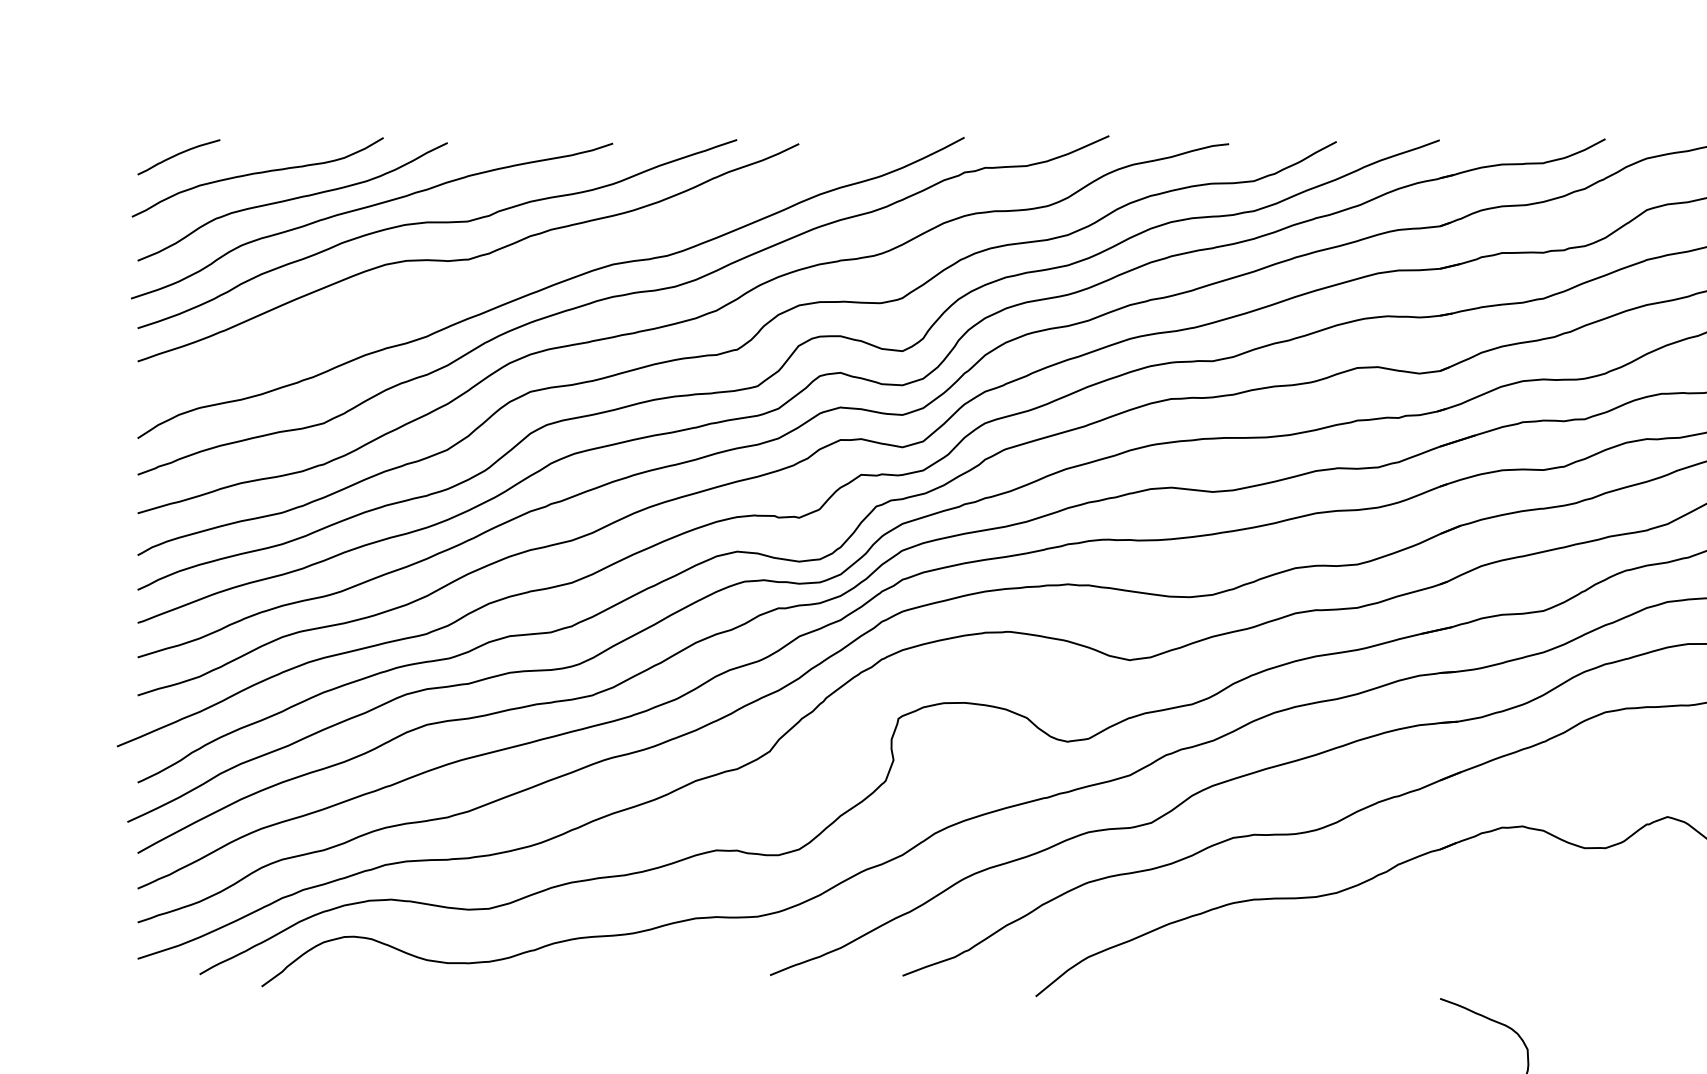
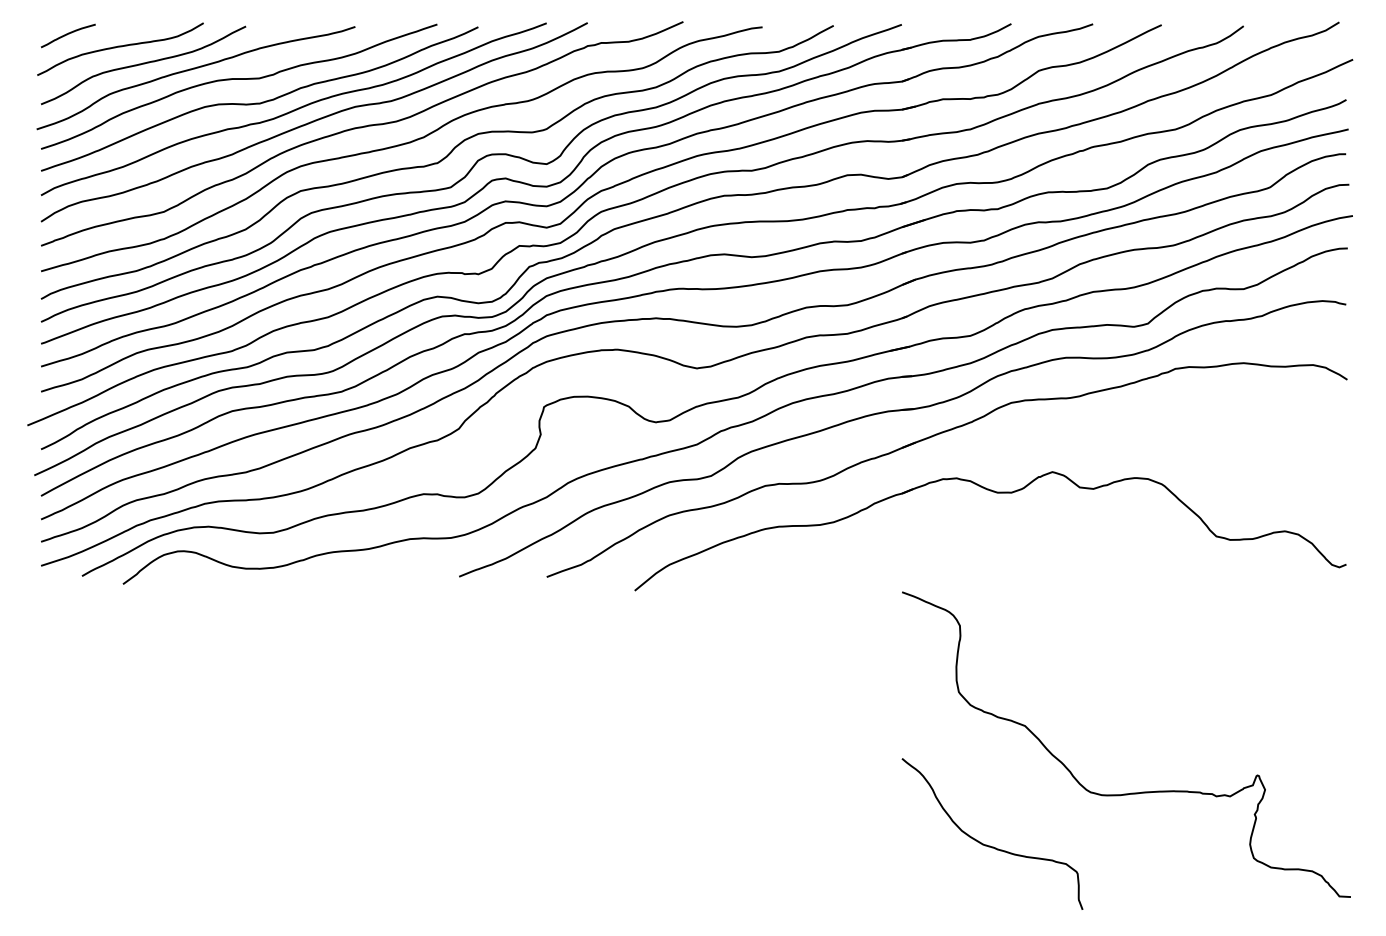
curve: (519, 268) -> (293, 109), added

